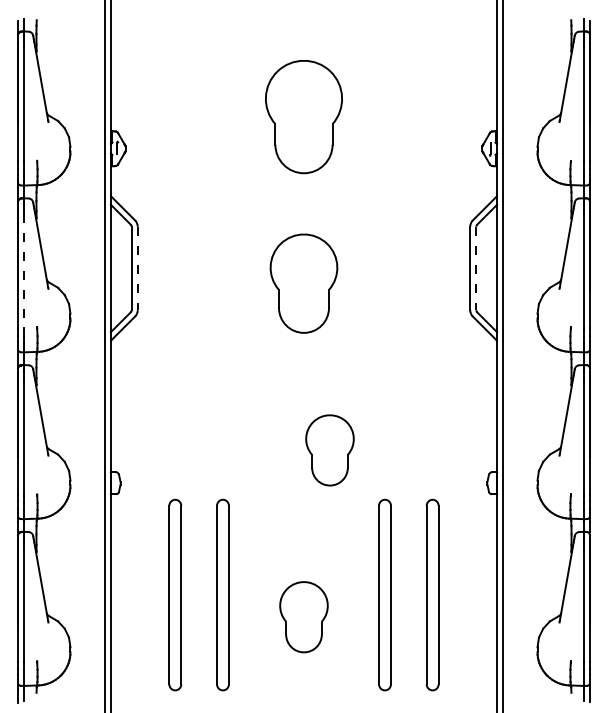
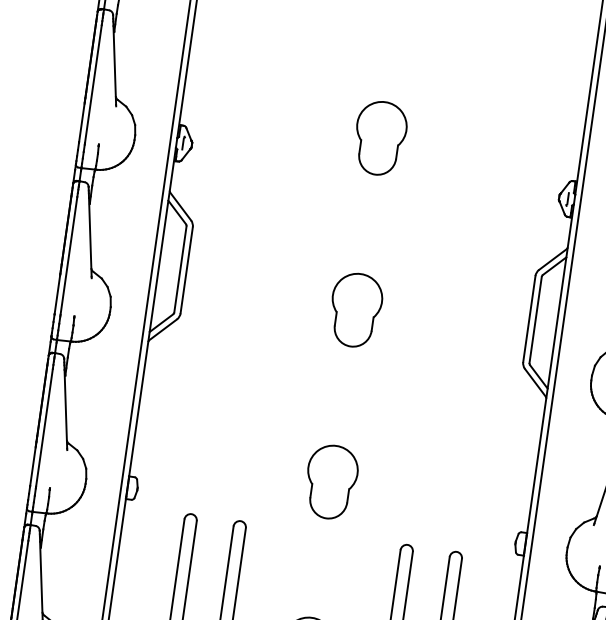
part: (303, 116) -> (379, 137), size x0.62
line: (137, 268) -> (186, 270), dashed -> solid
line: (476, 268) -> (535, 319), dashed -> solid
line: (23, 271) -> (68, 256), dashed -> solid
part: (303, 283) -> (355, 310), size x0.71
part: (329, 450) -> (330, 482), moved

